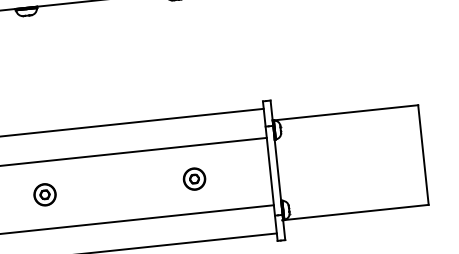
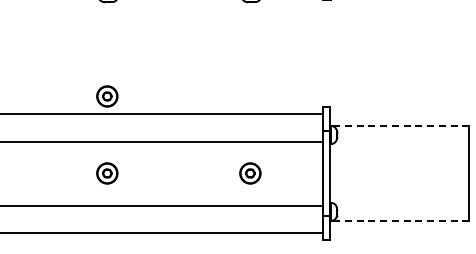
line: (345, 112) -> (399, 125), solid -> dashed
part: (36, 114) -> (107, 96), added
line: (354, 213) -> (398, 221), solid -> dashed

